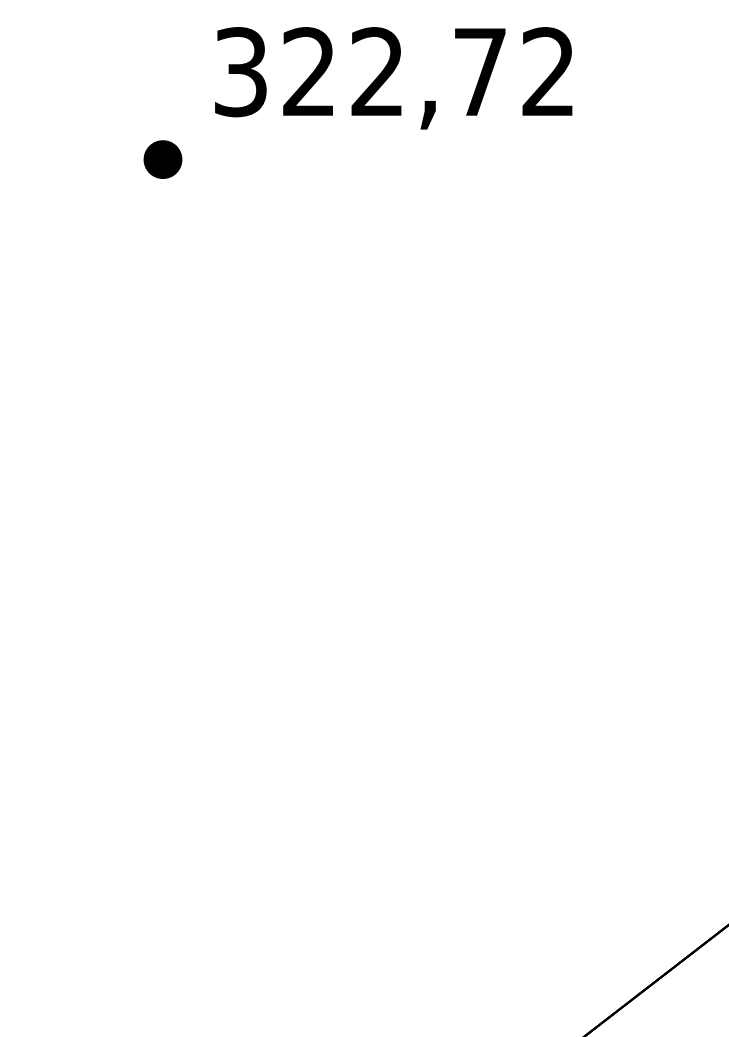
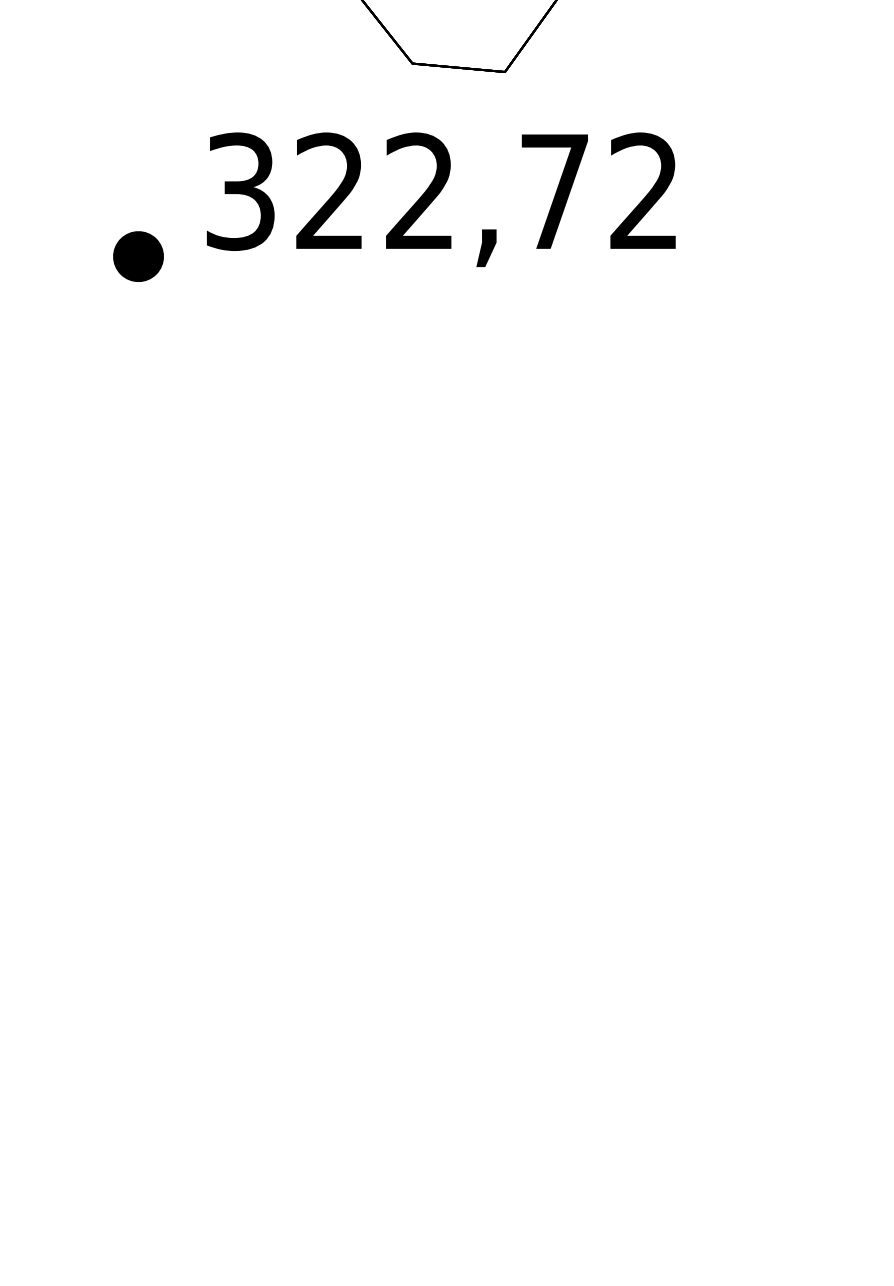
part: (162, 159) -> (137, 256), moved

